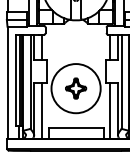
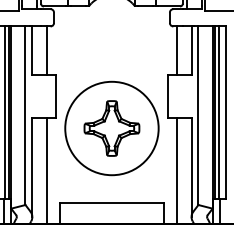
part: (75, 88) -> (110, 128), size x1.43

